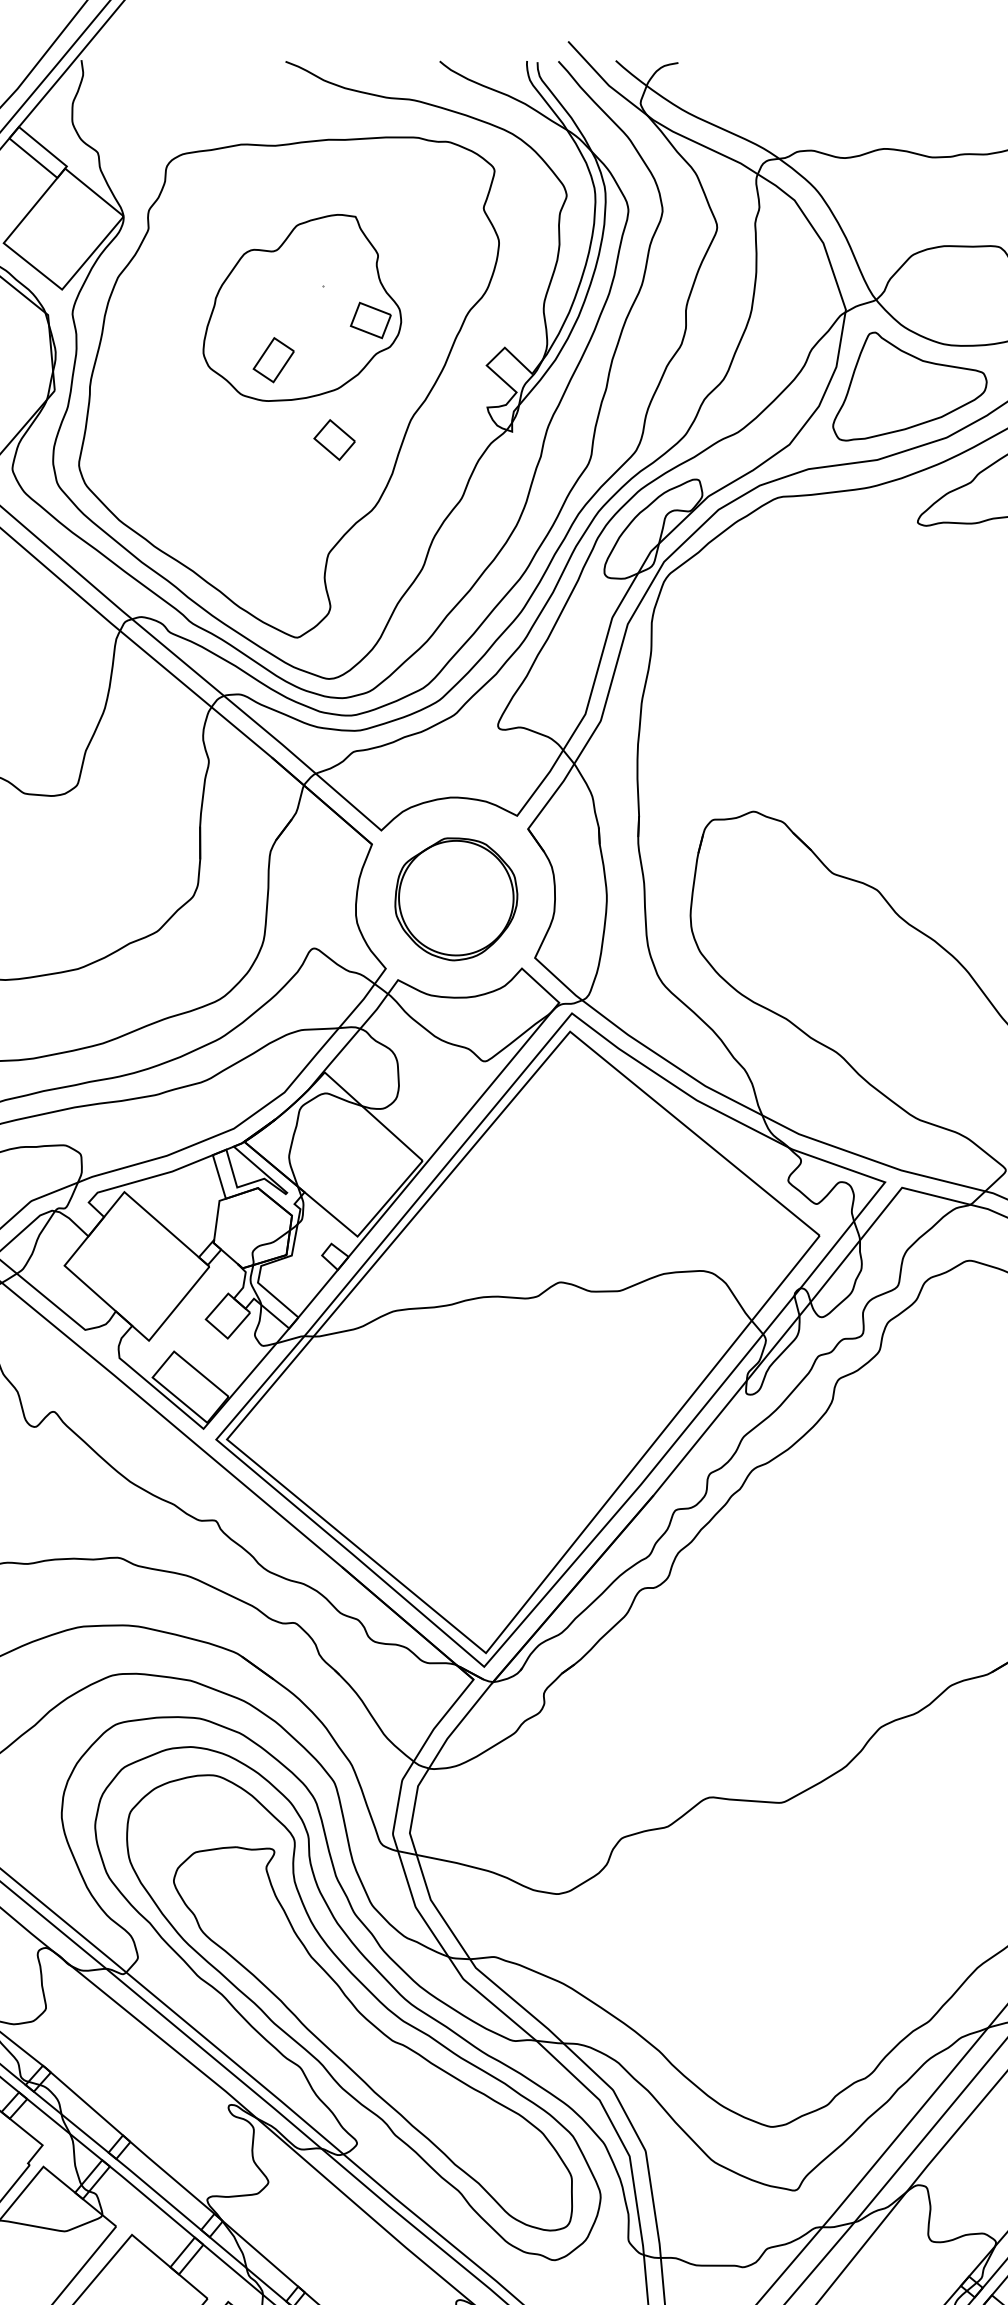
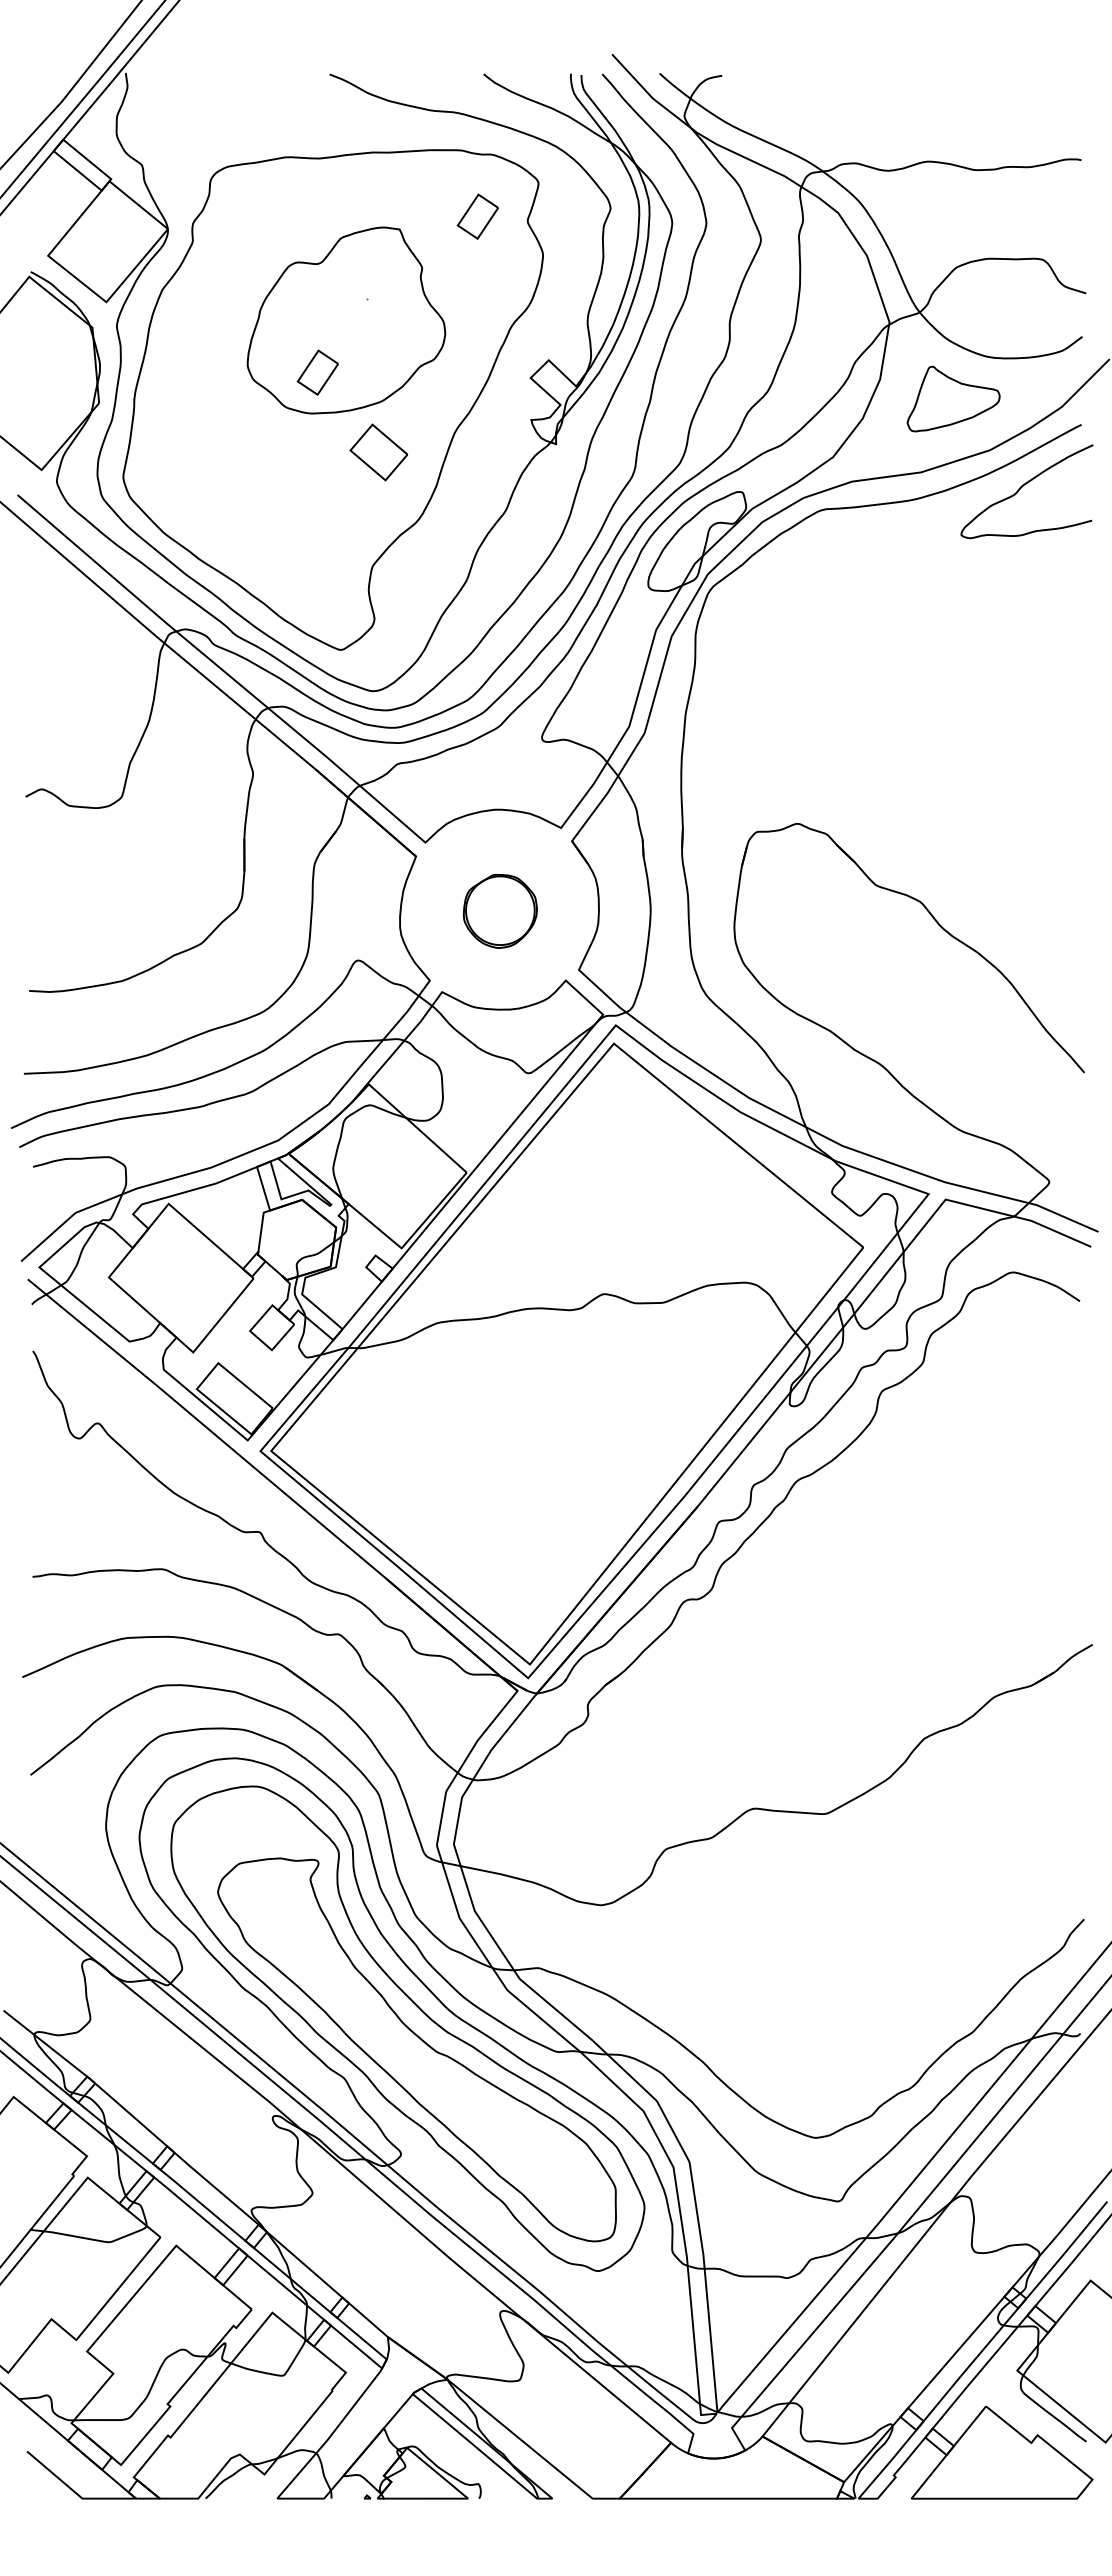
part: (433, 203) -> (477, 216), added
part: (370, 319) -> (414, 332), removed
part: (909, 385) -> (953, 398), size x0.6
part: (334, 440) -> (378, 452), size x1.4
part: (456, 899) -> (500, 911), size x0.6

